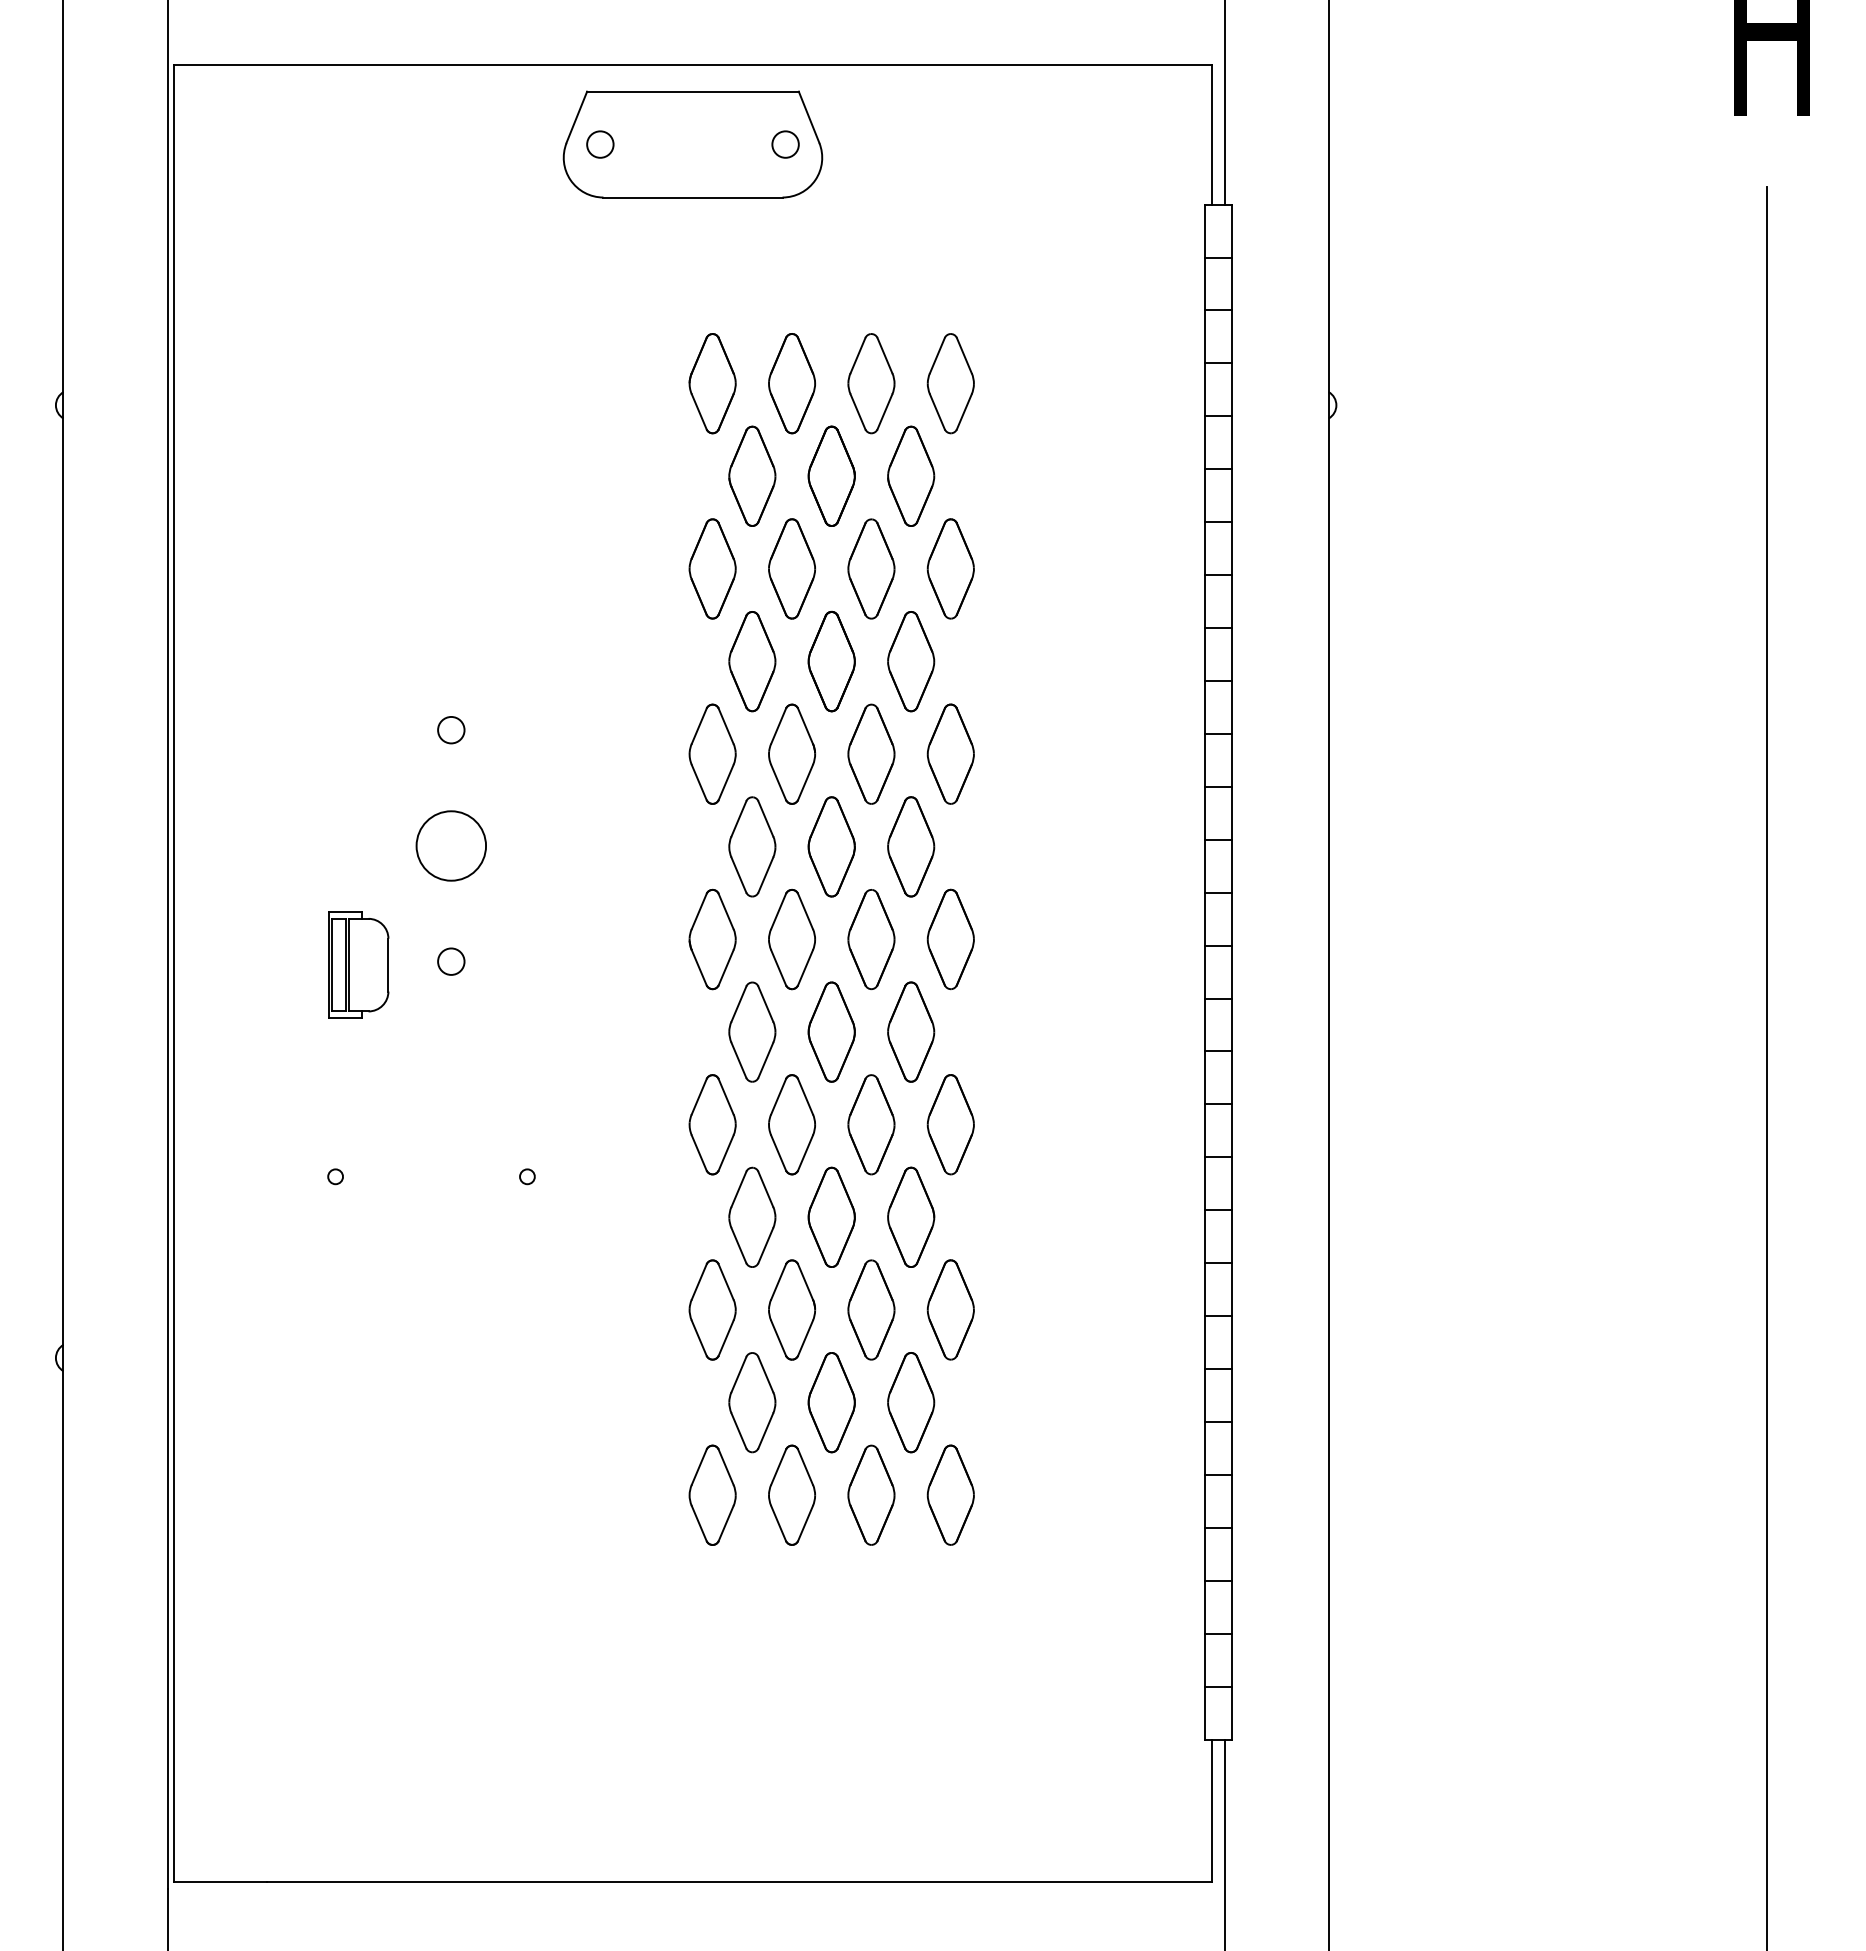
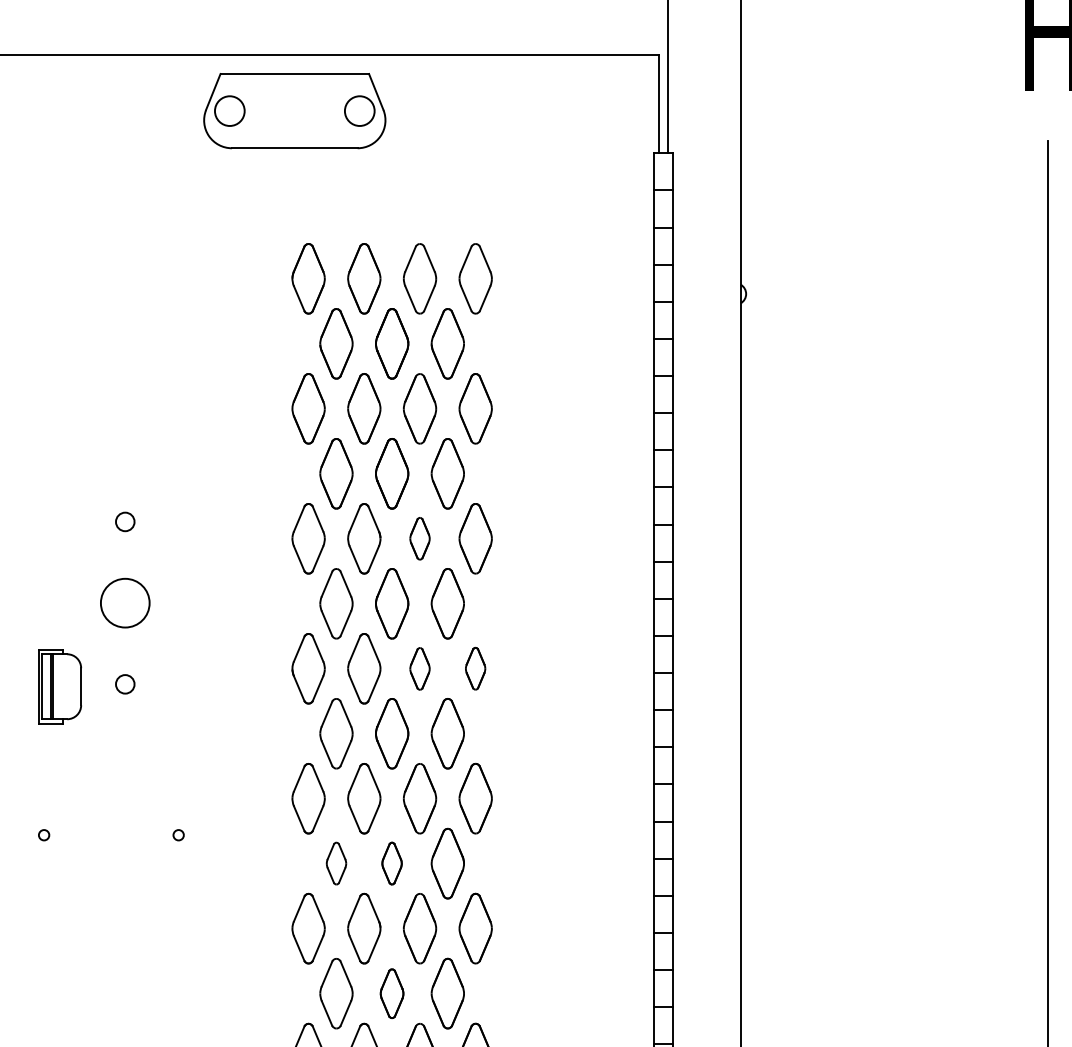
circle: (600, 144) -> (229, 111), size x1.6
circle: (785, 144) -> (359, 111), size x1.6
part: (871, 753) -> (420, 538), size x0.6
part: (871, 939) -> (420, 668), size x0.6
part: (950, 939) -> (475, 668), size x0.6
part: (752, 1216) -> (336, 863), size x0.6
part: (831, 1216) -> (391, 863), size x0.6
part: (831, 1402) -> (391, 993), size x0.7

